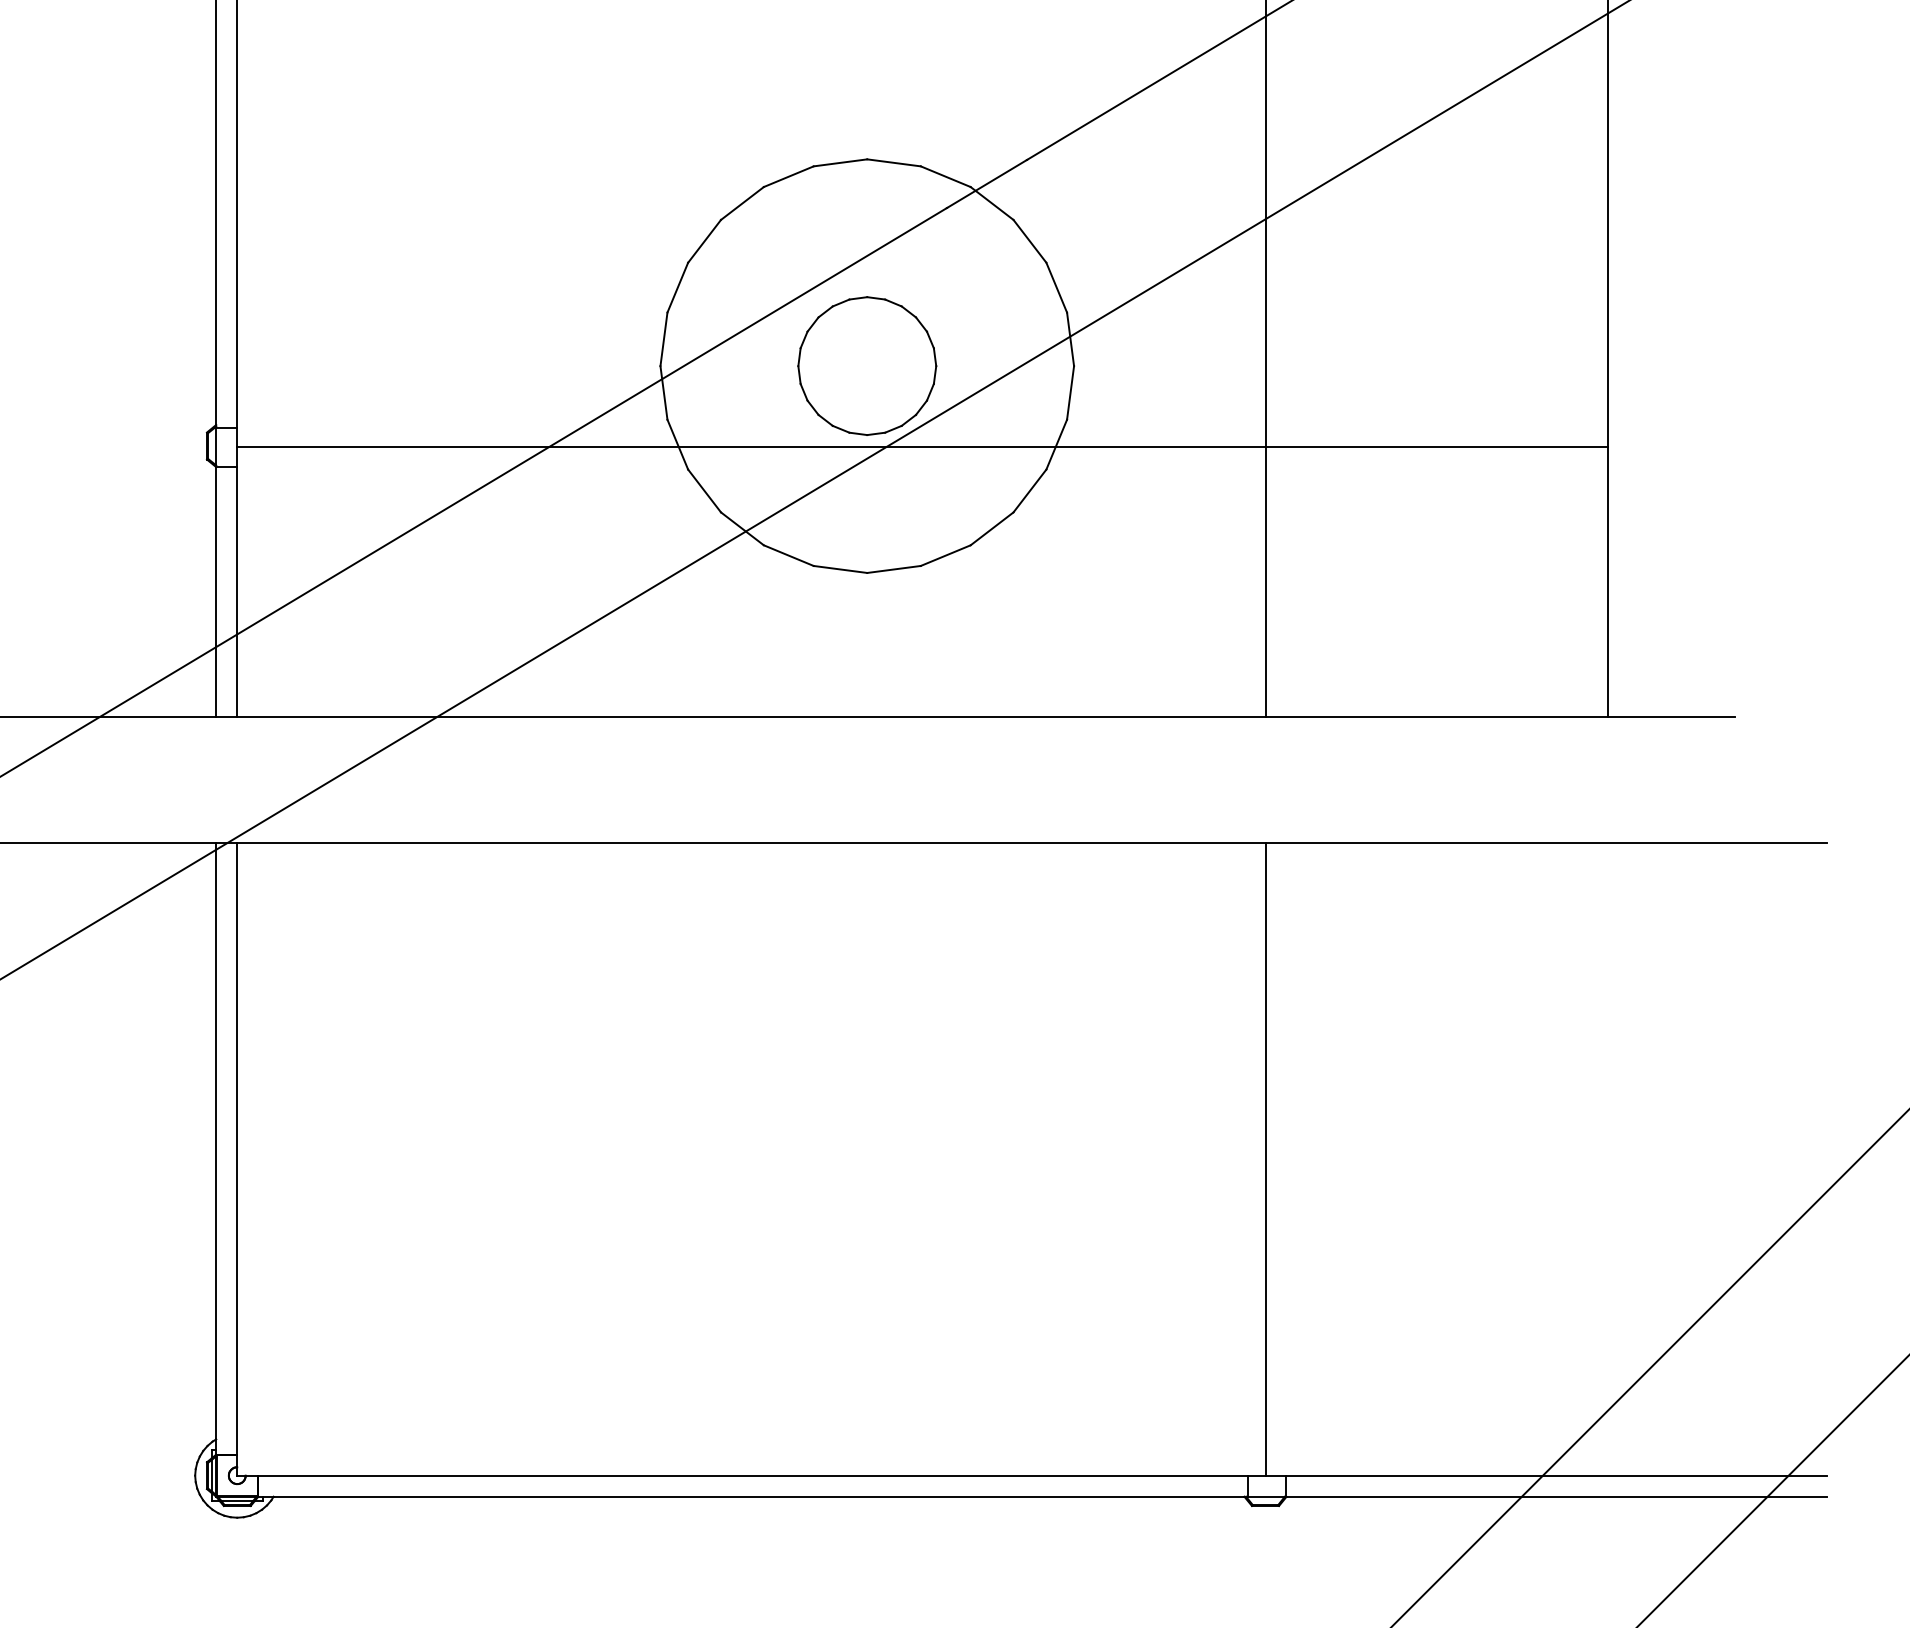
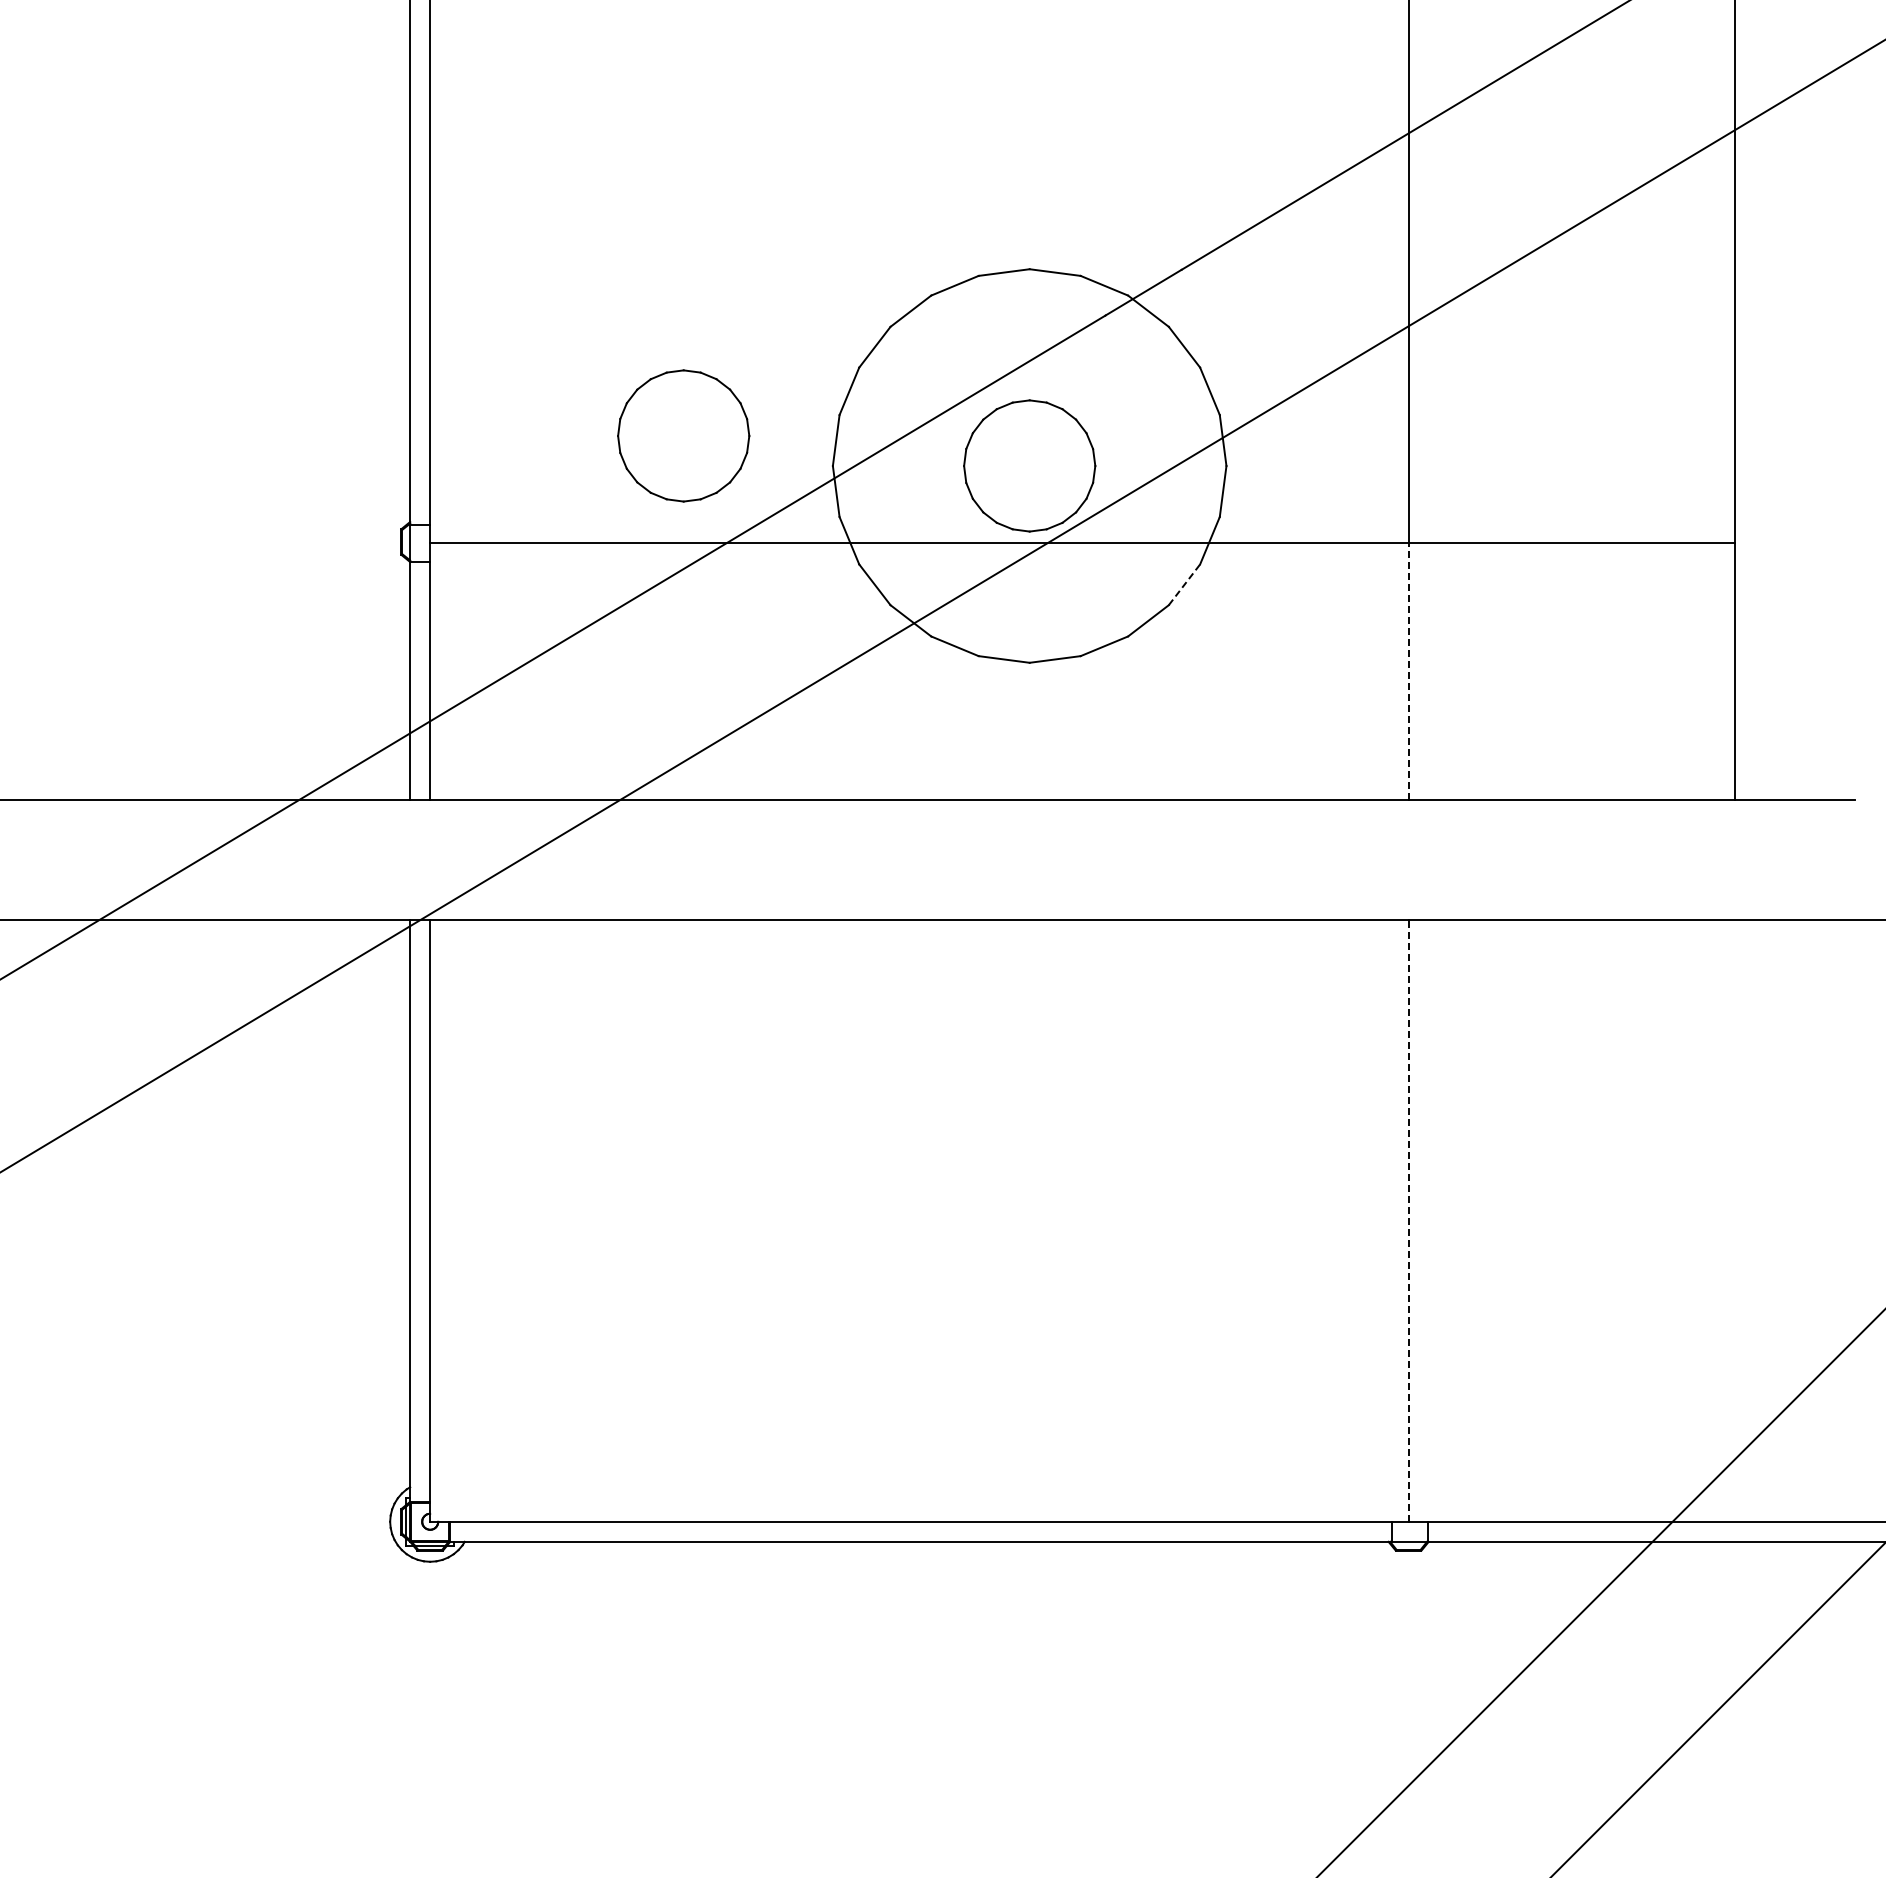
part: (503, 334) -> (683, 435), added
line: (1029, 490) -> (1184, 584), solid -> dashed
line: (1266, 581) -> (1409, 670), solid -> dashed
line: (1266, 1159) -> (1409, 1220), solid -> dashed

